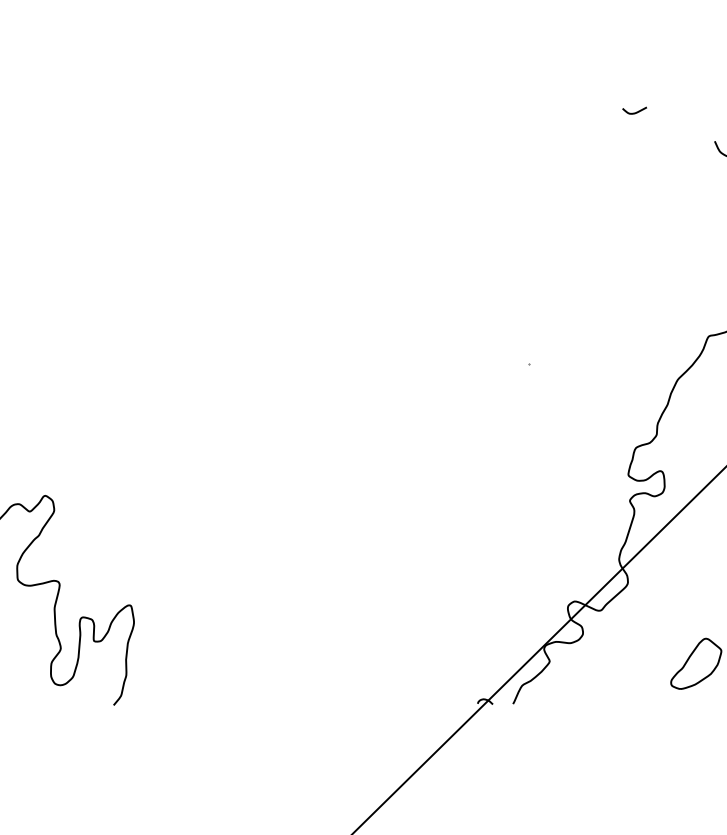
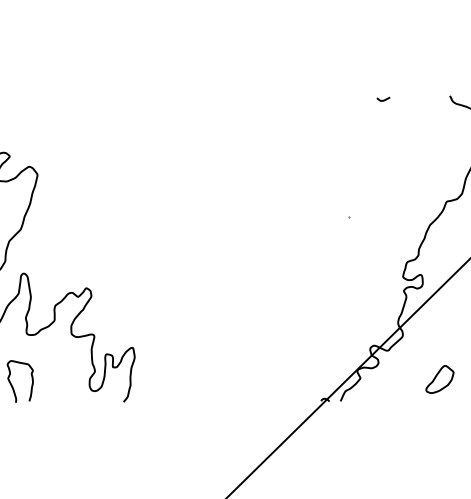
curve: (634, 111) -> (383, 99), moved

